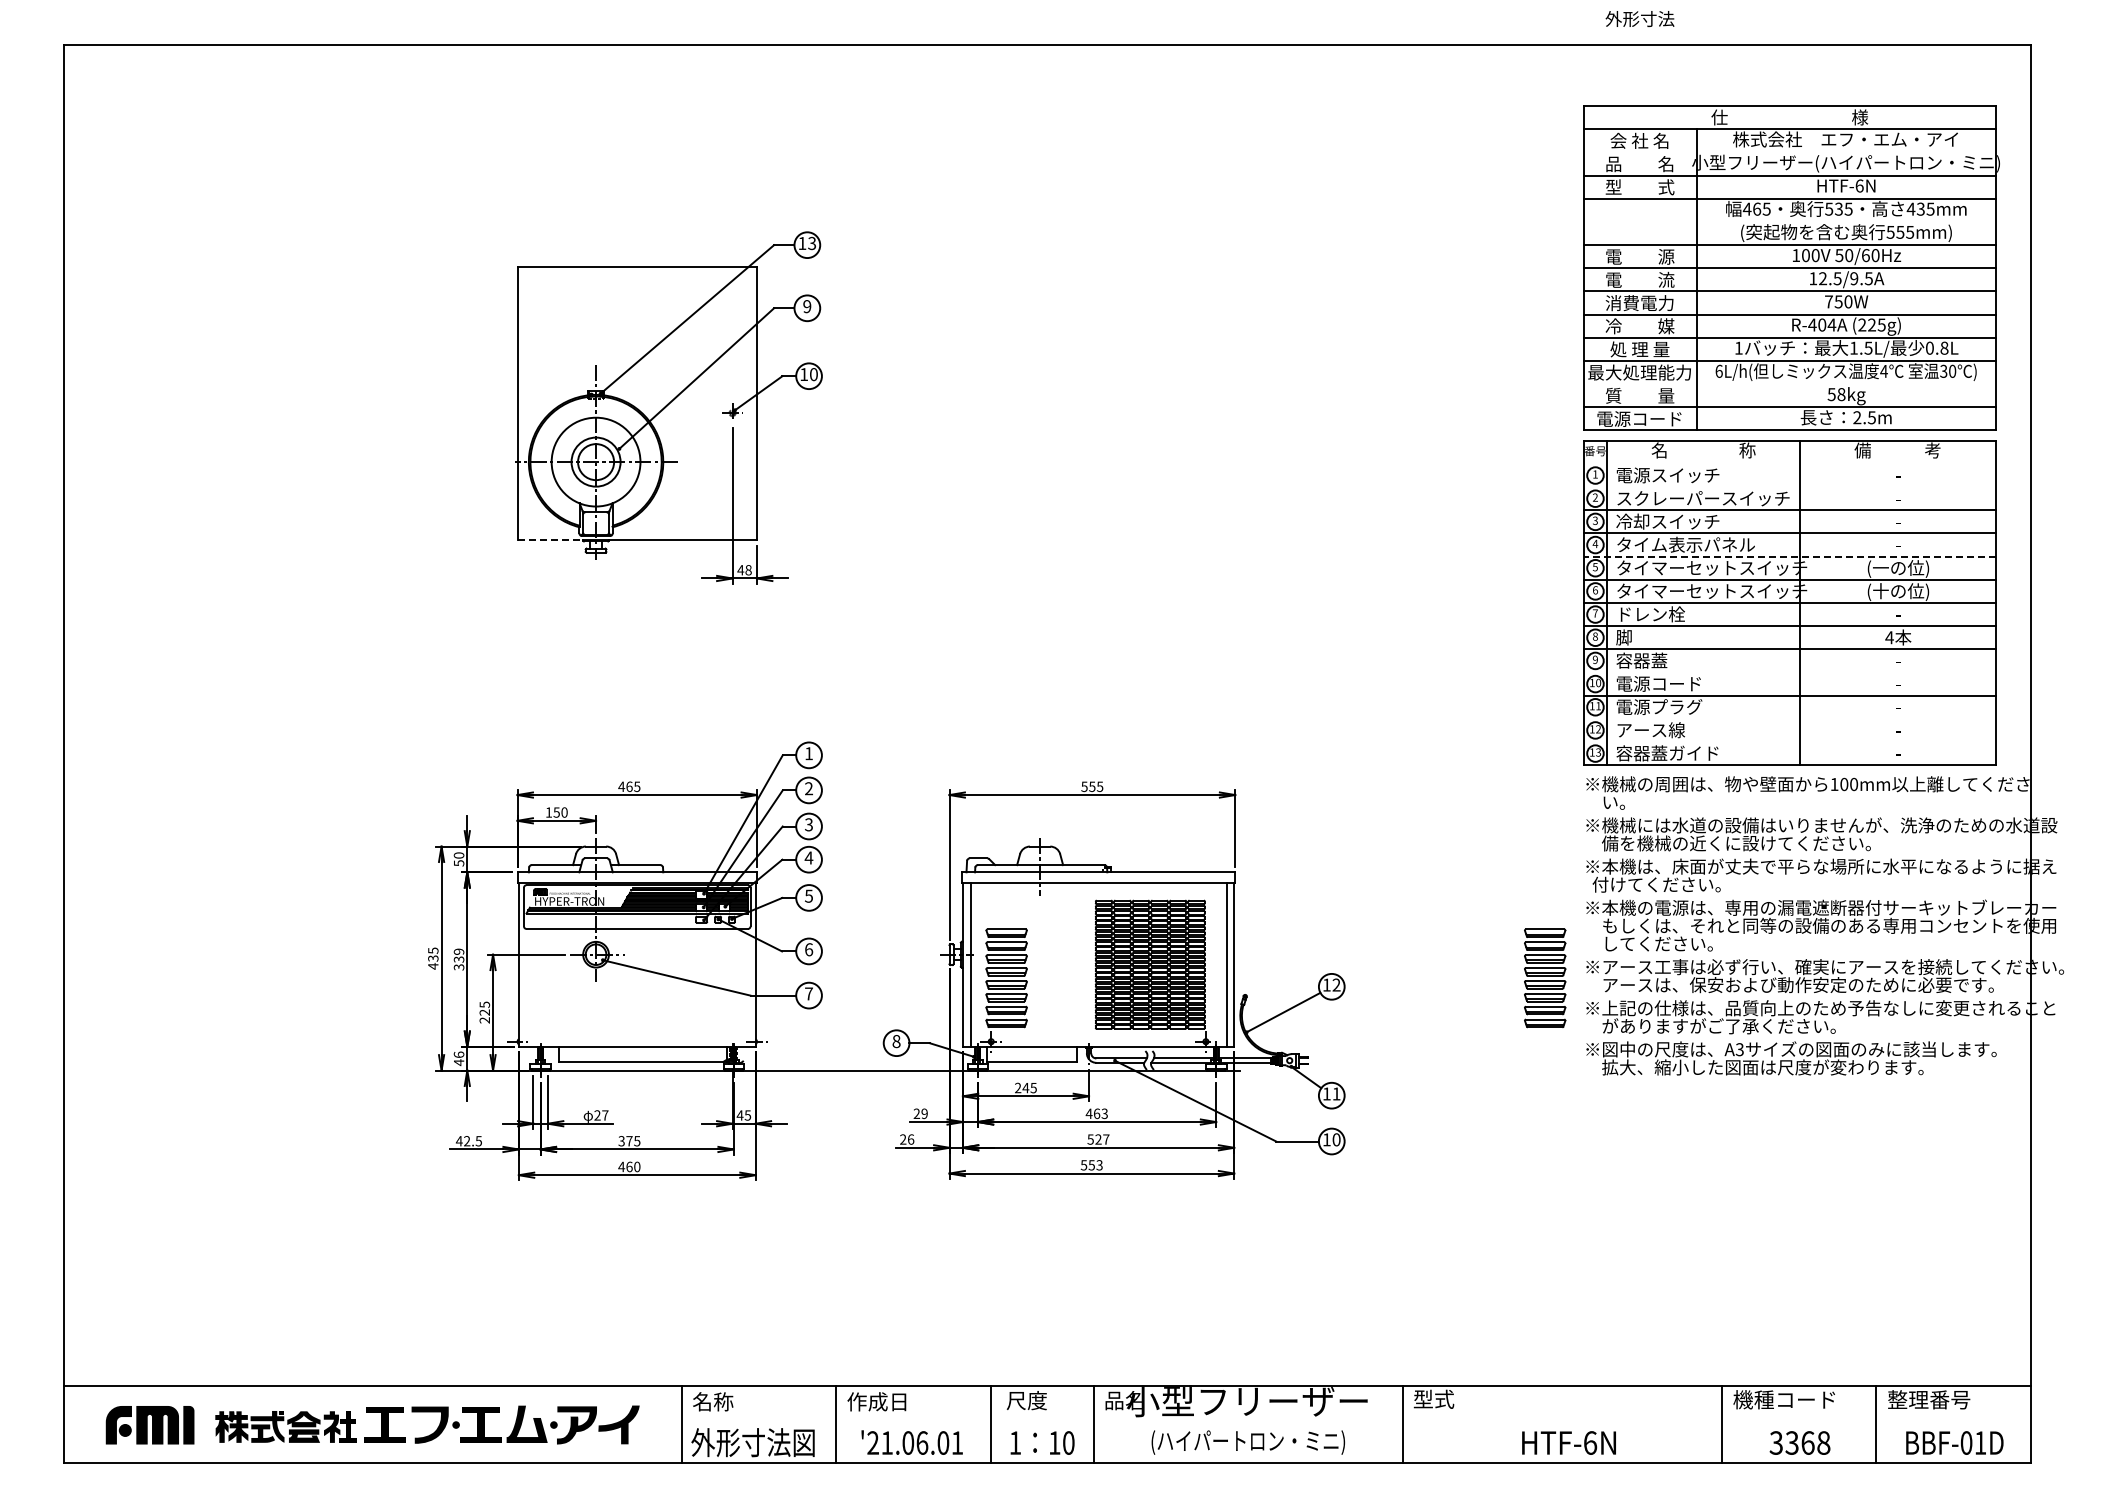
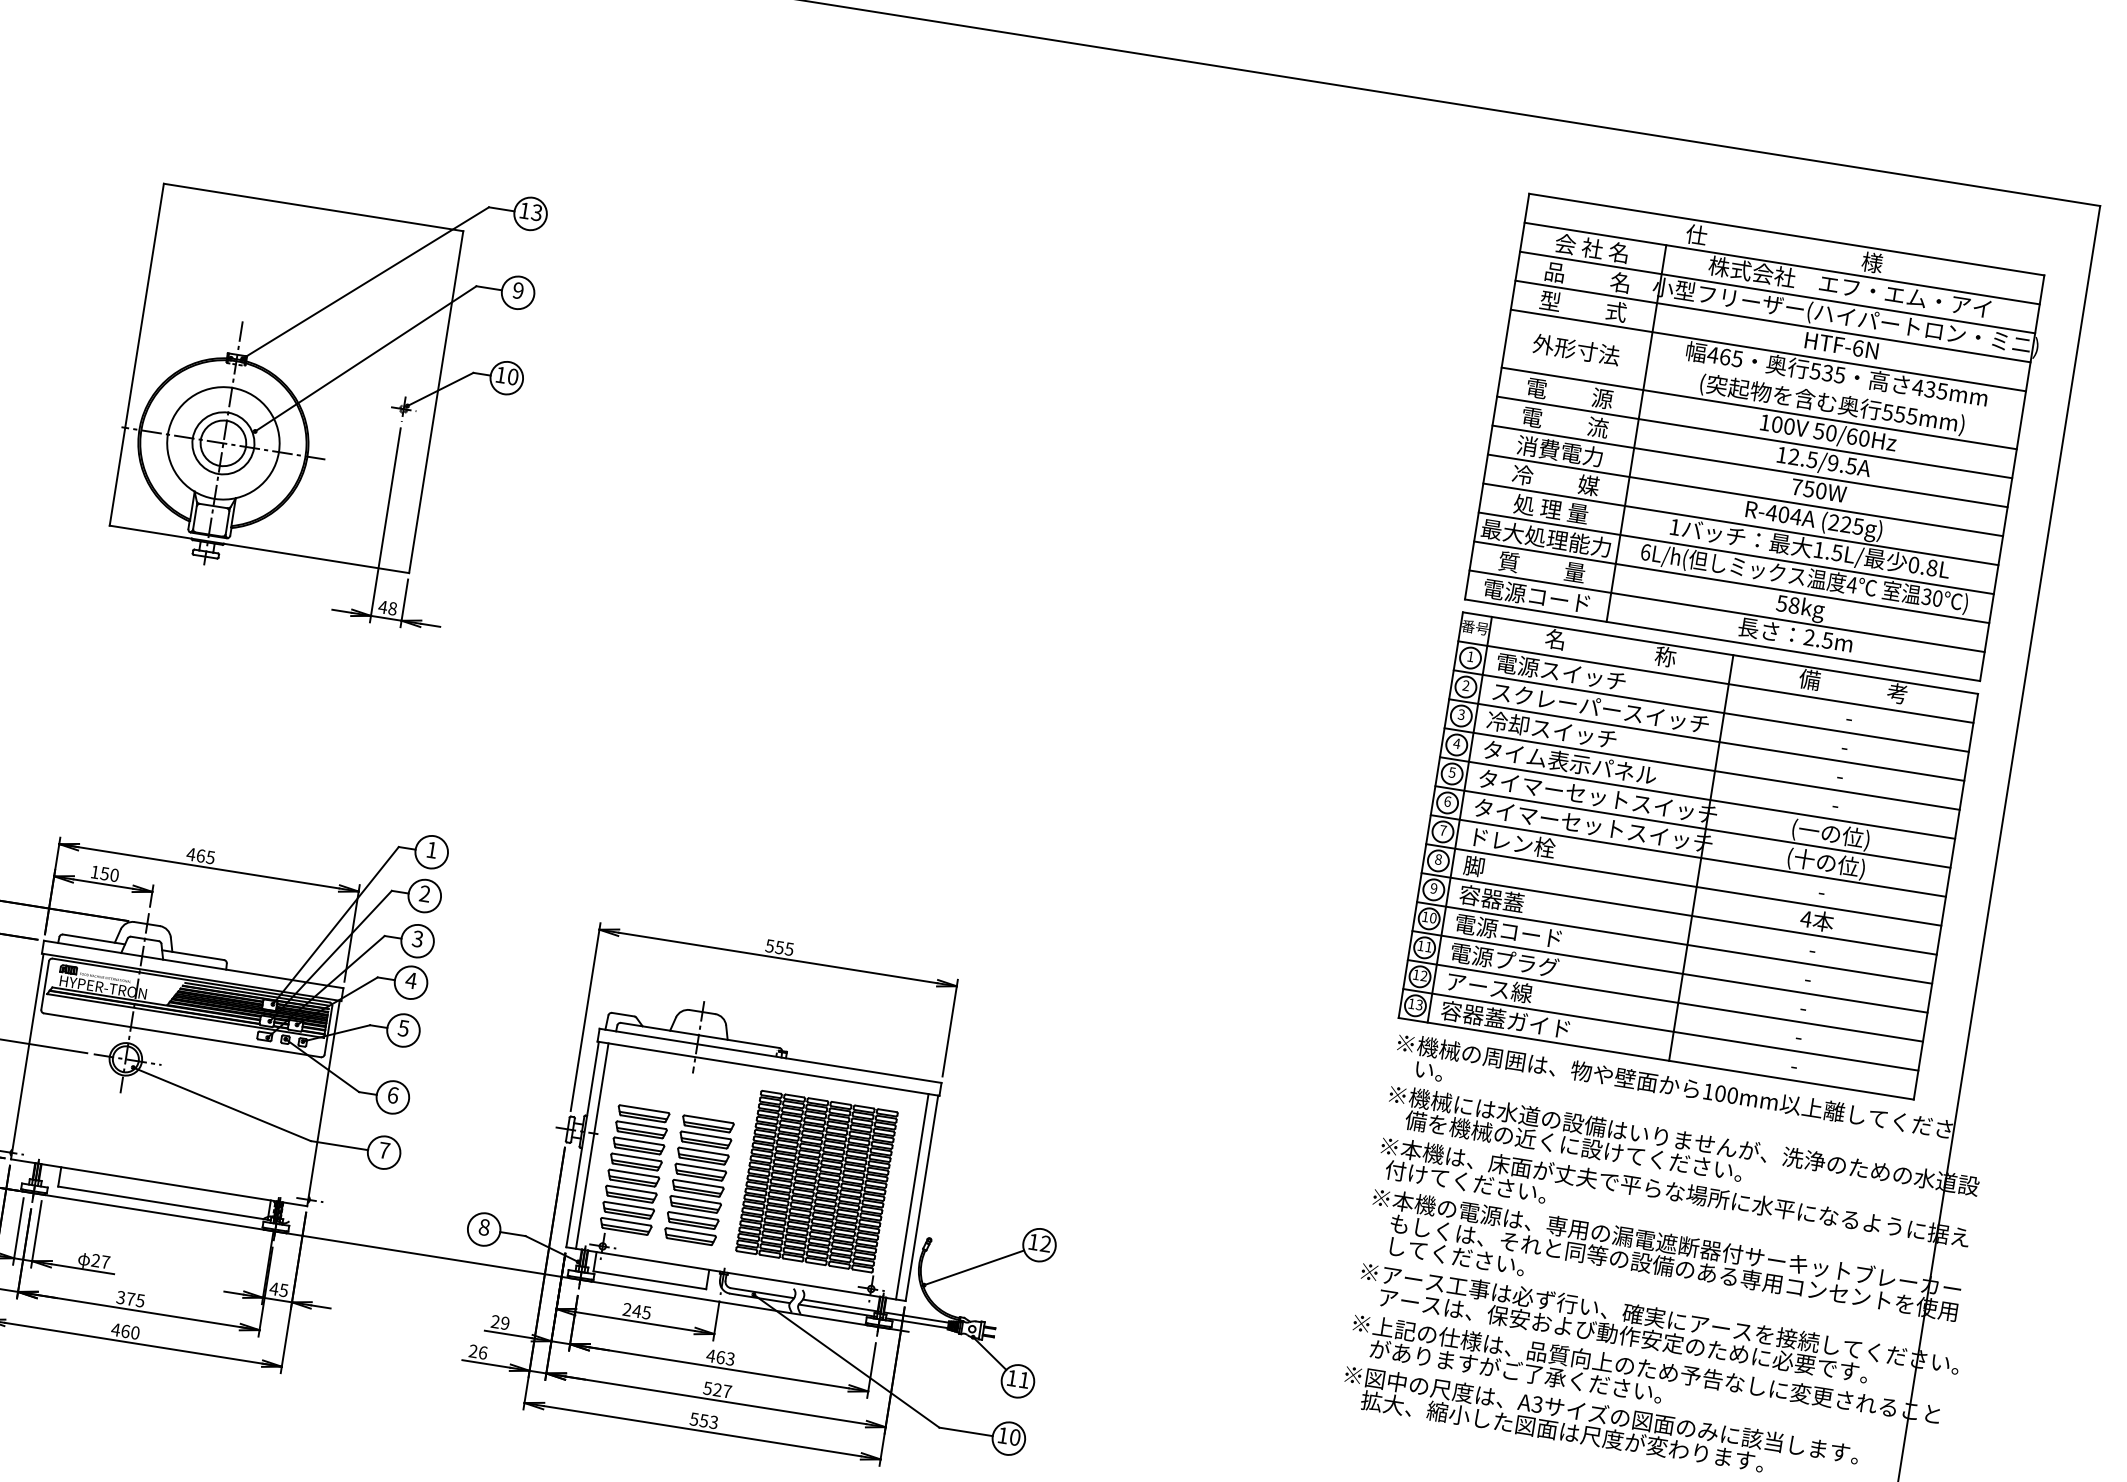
text: (1639, 19) -> (1575, 350), moved
line: (1789, 152) -> (1777, 292), added
line: (1789, 384) -> (1731, 582), added
line: (1789, 463) -> (1715, 681), added
line: (1789, 487) -> (1710, 711), added
line: (550, 540) -> (150, 532), dashed -> solid
line: (1789, 556) -> (1697, 797), dashed -> solid
line: (1789, 672) -> (1674, 942), added
line: (1789, 718) -> (1665, 1000), added
line: (1789, 742) -> (1660, 1030), added
part: (1545, 978) -> (699, 1180), moved

